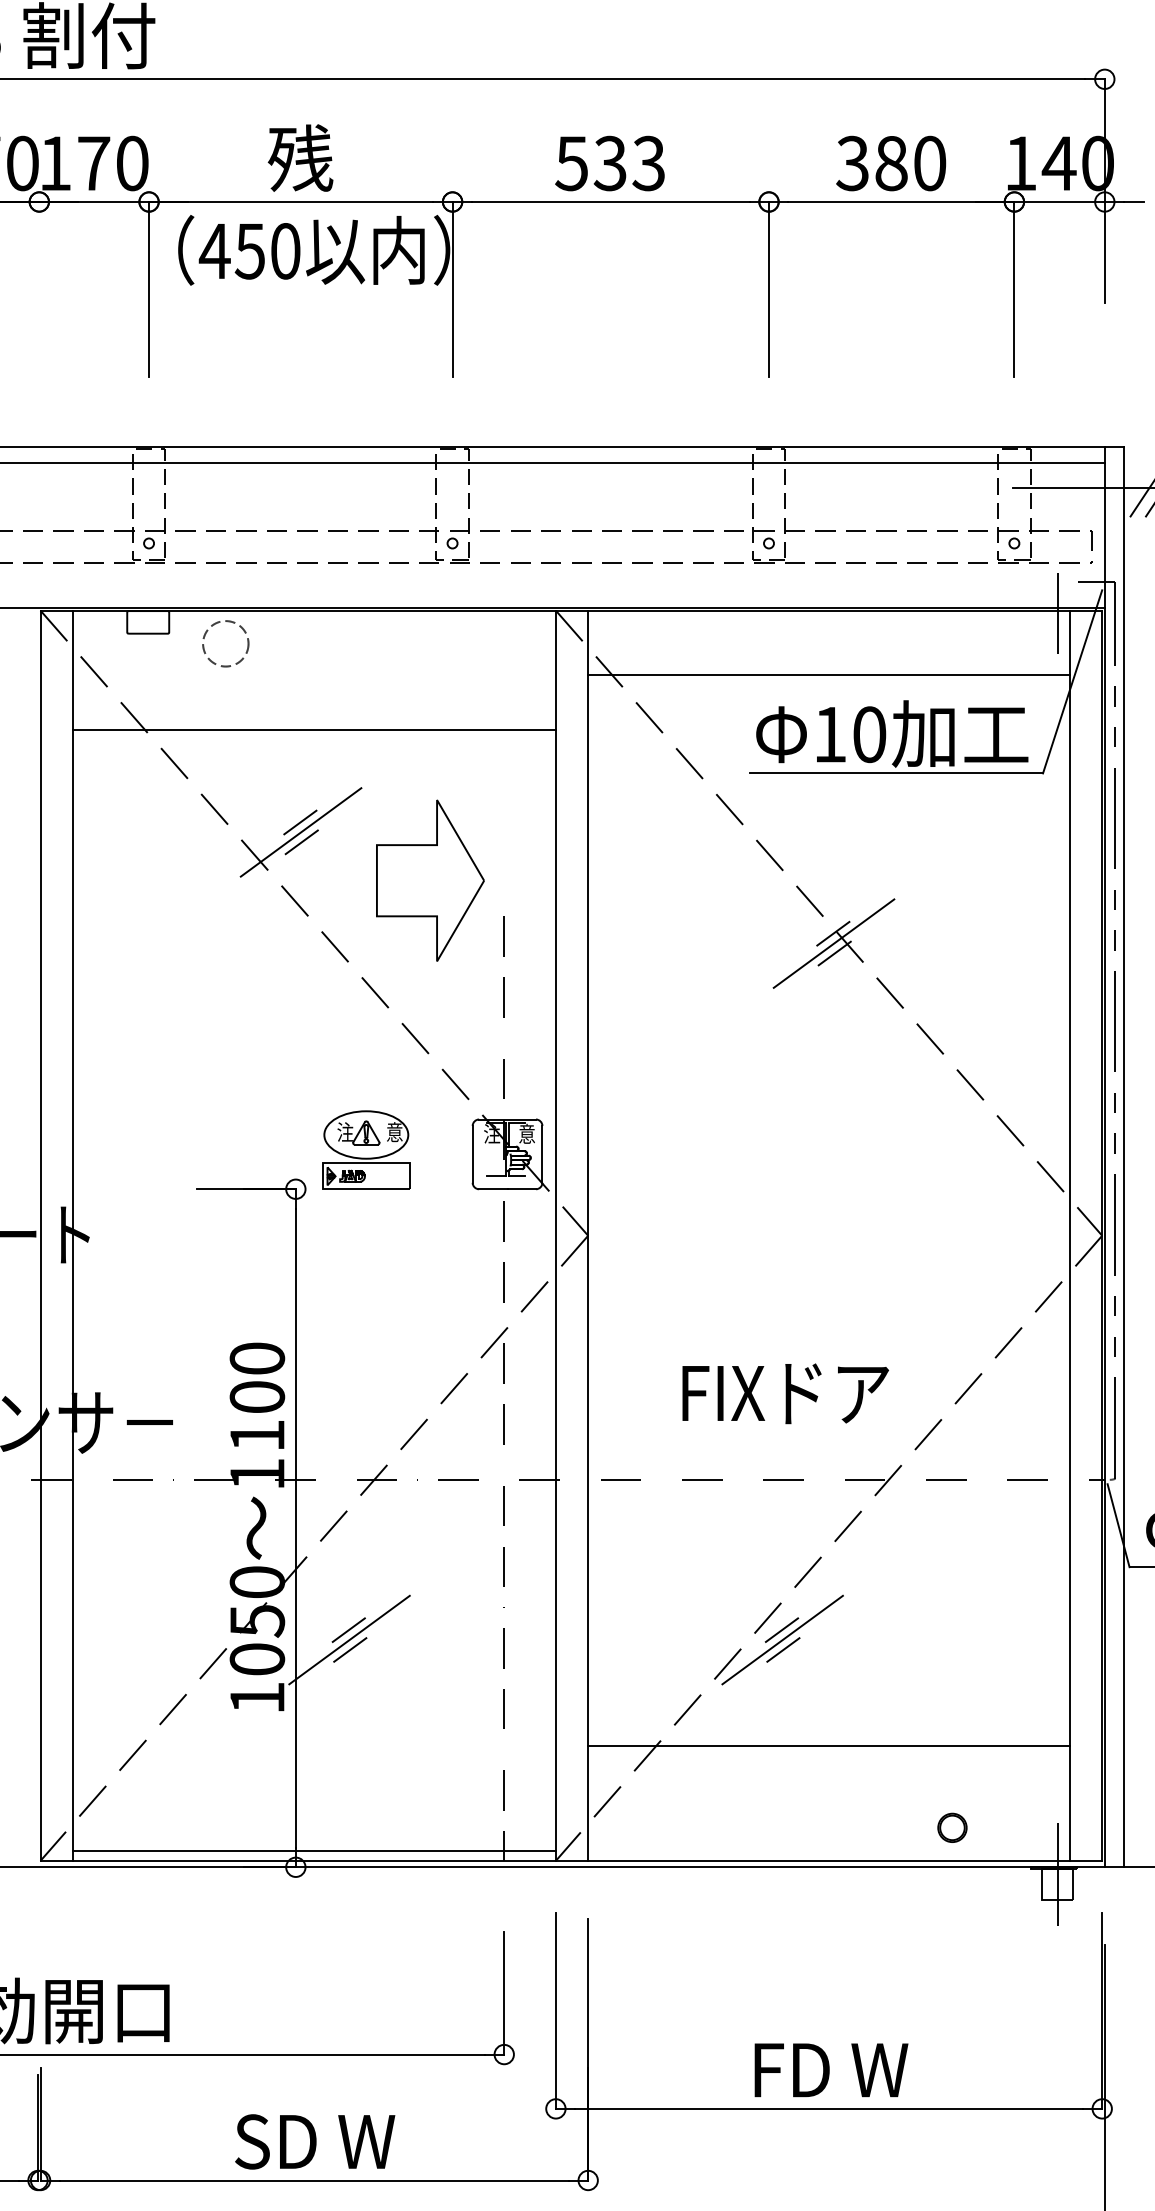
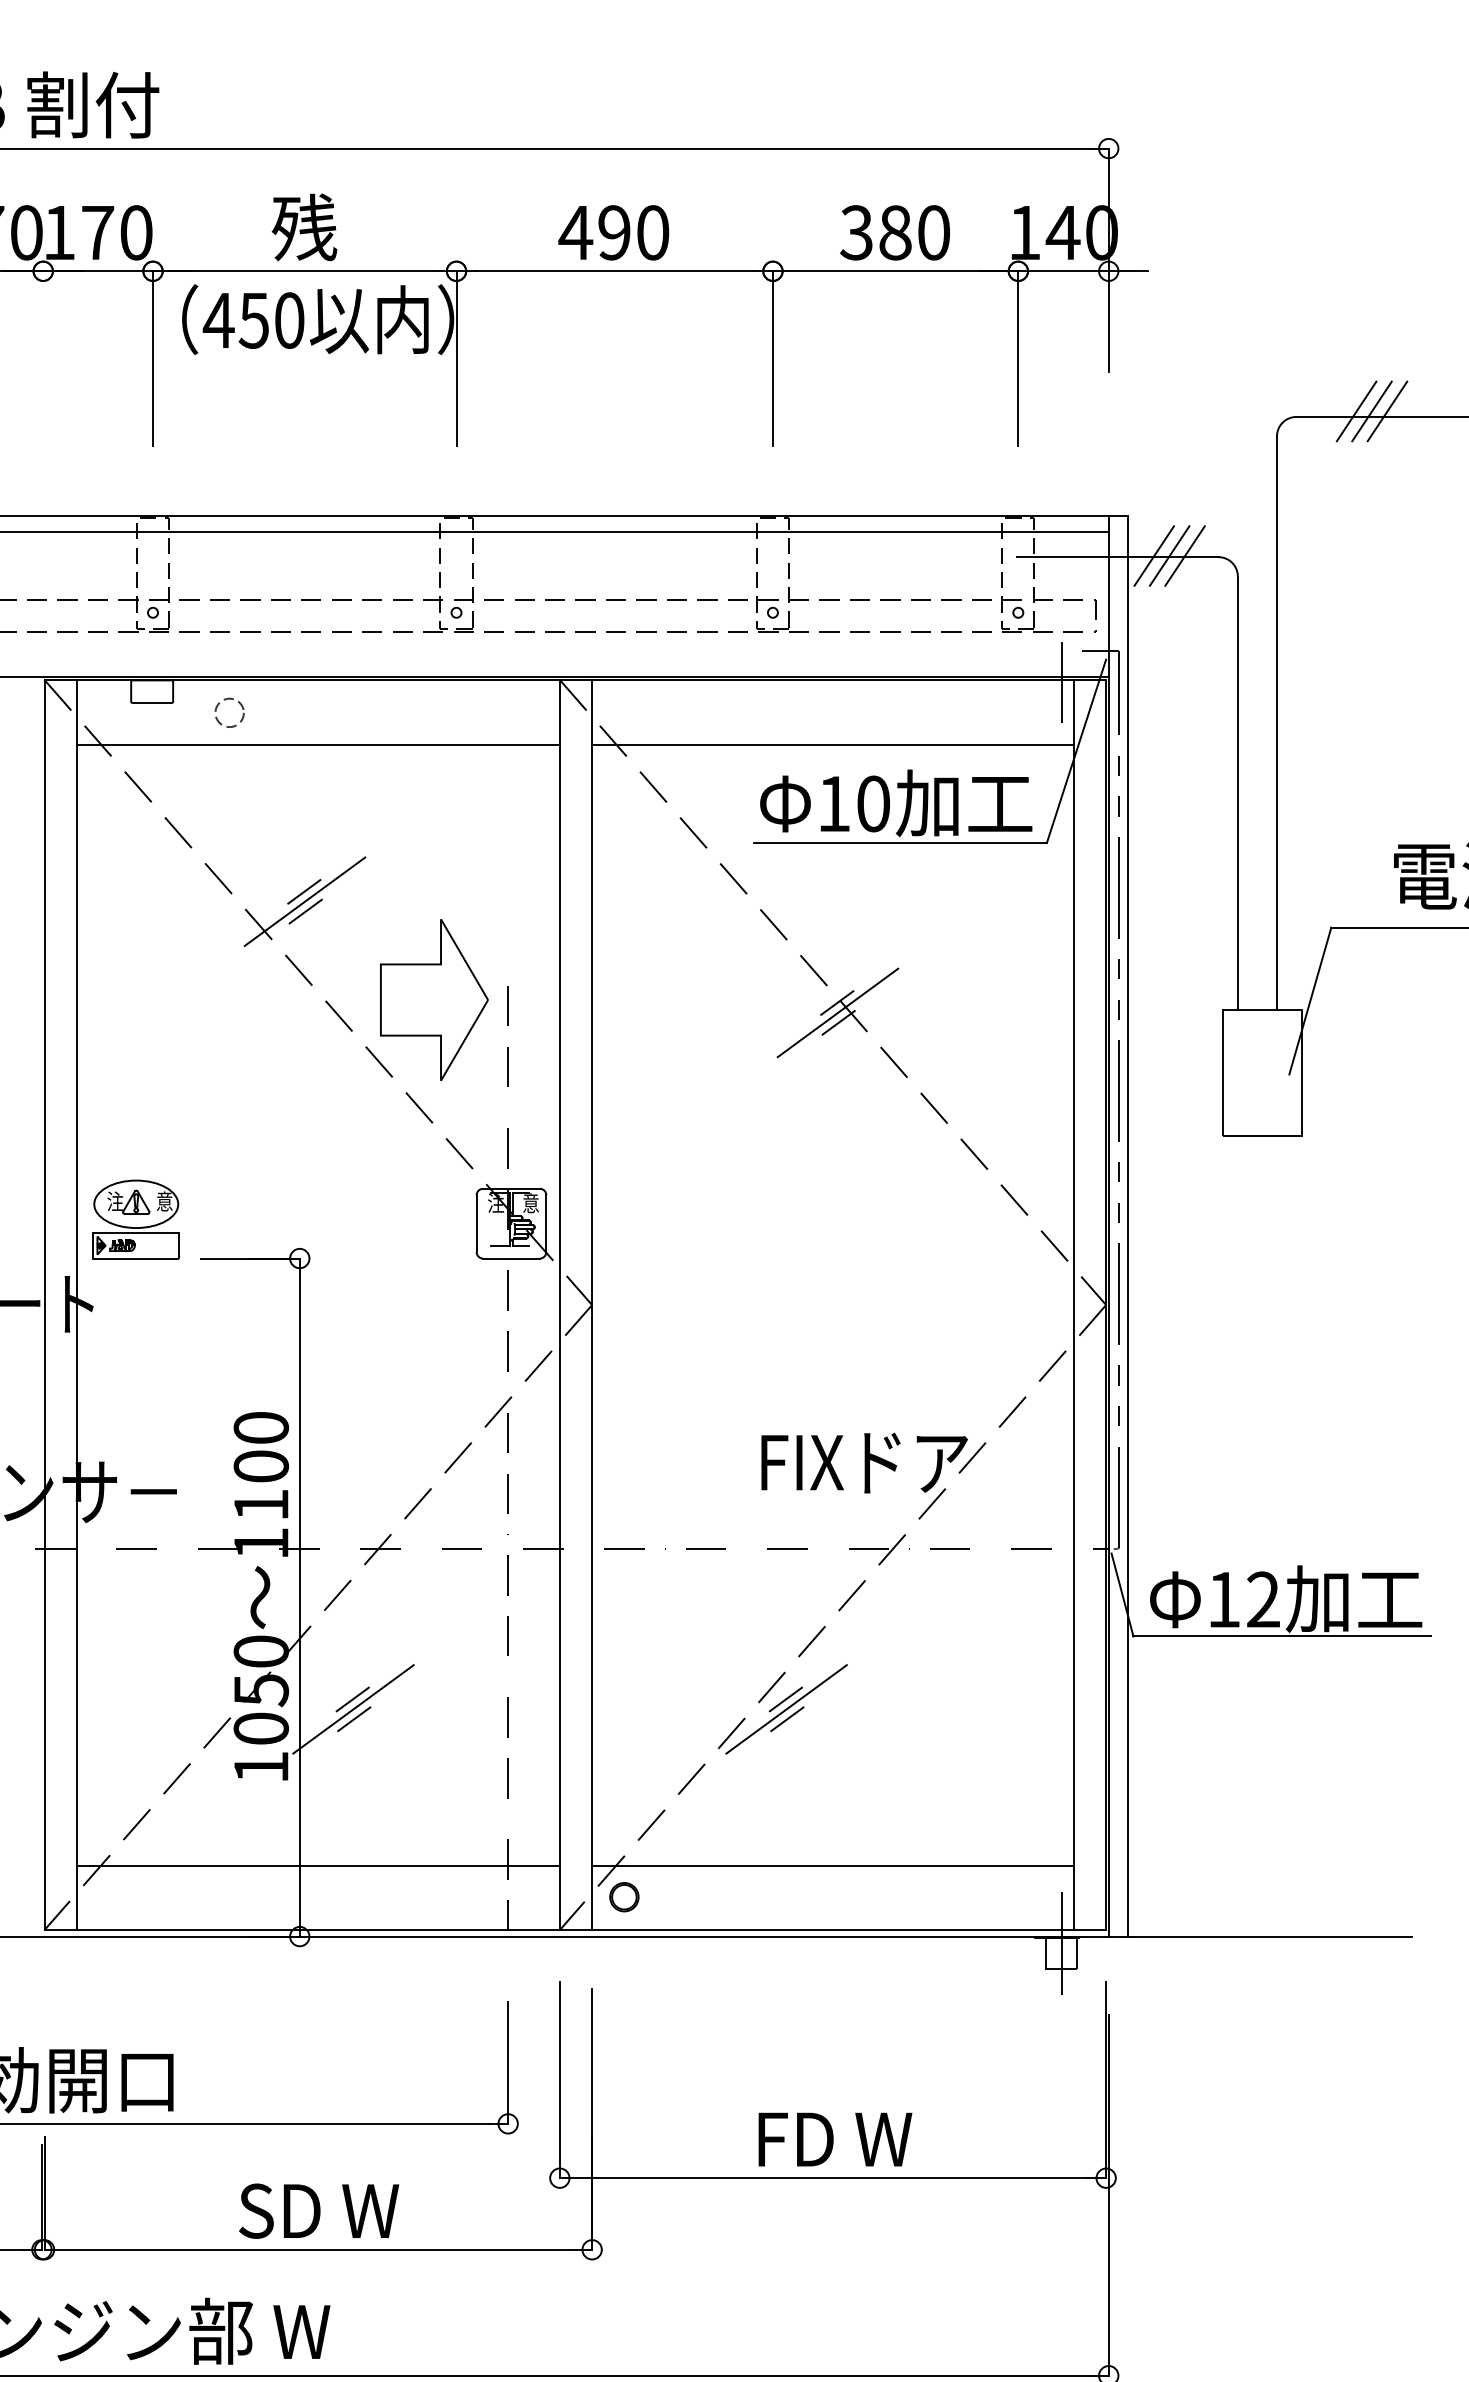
text: (609, 163) -> (613, 232), 533 -> 490
circle: (225, 643) -> (229, 712), size x0.62
line: (313, 730) -> (317, 744), moved
part: (430, 880) -> (434, 999), moved
part: (365, 1150) -> (135, 1219), moved
text: (785, 1393) -> (864, 1462), moved
line: (828, 1746) -> (832, 1865), moved
part: (952, 1828) -> (624, 1897), moved
line: (313, 1851) -> (317, 1865), moved

